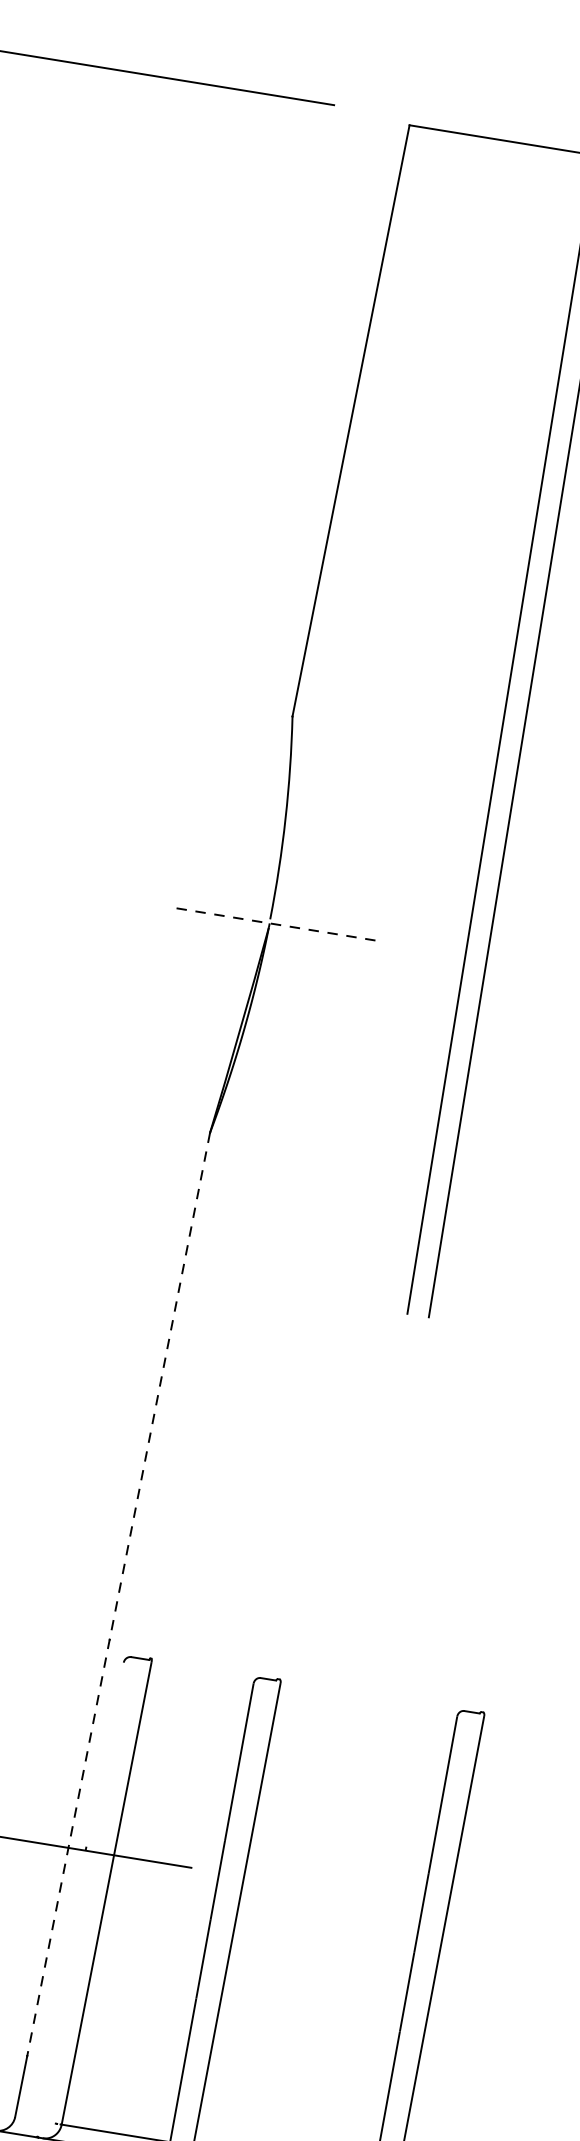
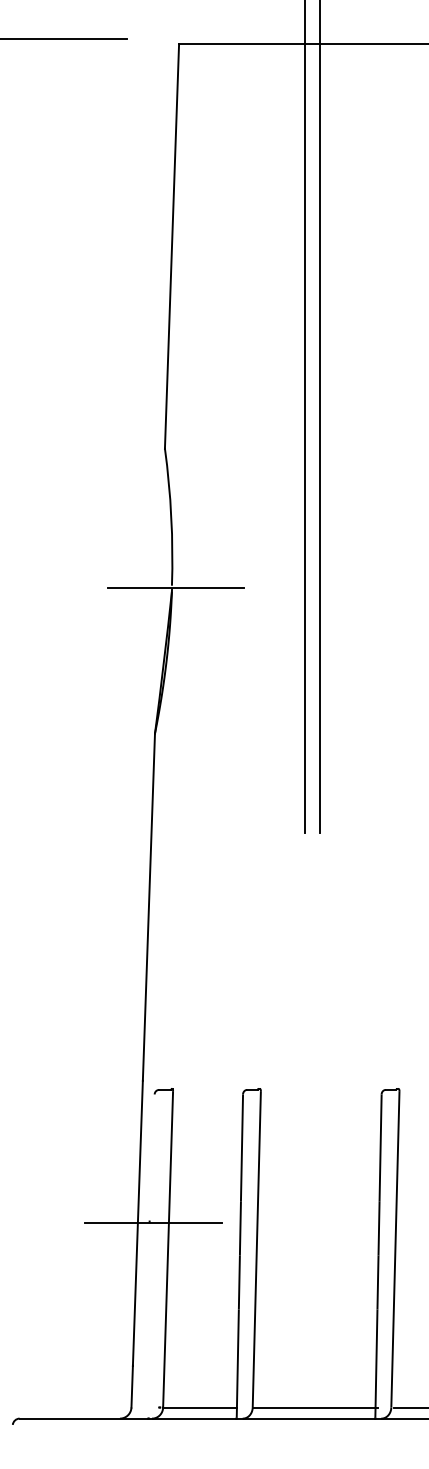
line: (274, 924) -> (175, 588), dashed -> solid
line: (117, 1595) -> (143, 1050), dashed -> solid

